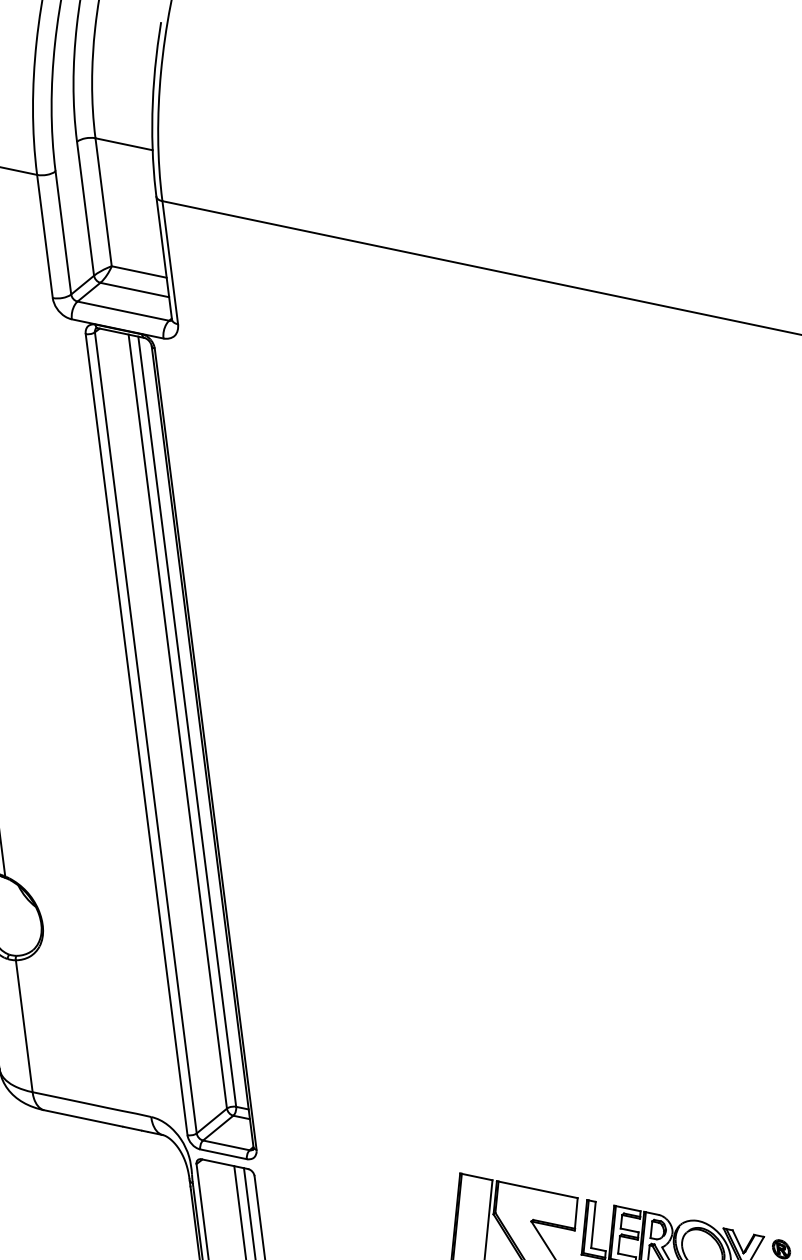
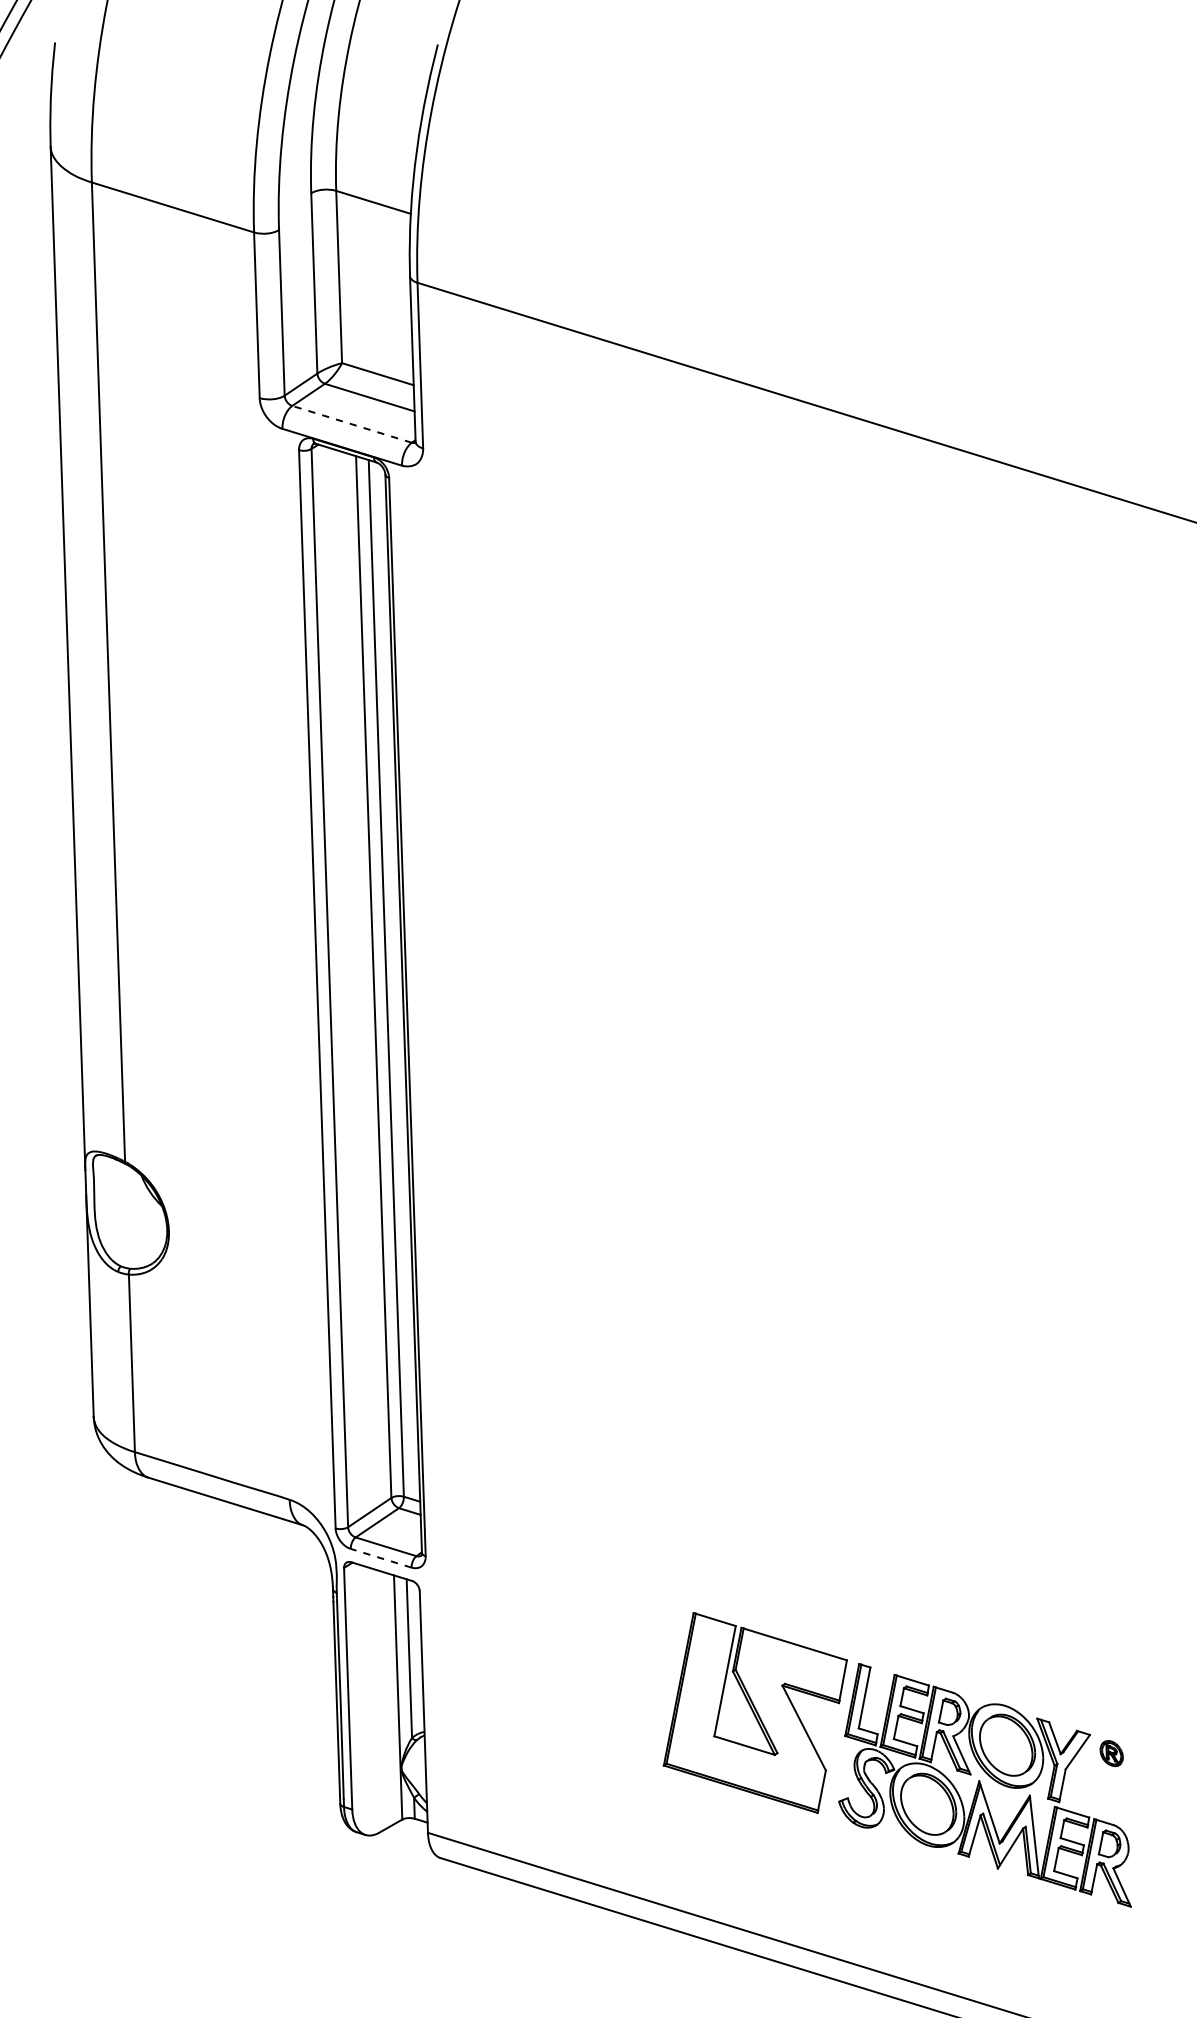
line: (123, 311) -> (352, 424), solid -> dashed
line: (223, 1154) -> (381, 1558), solid -> dashed

